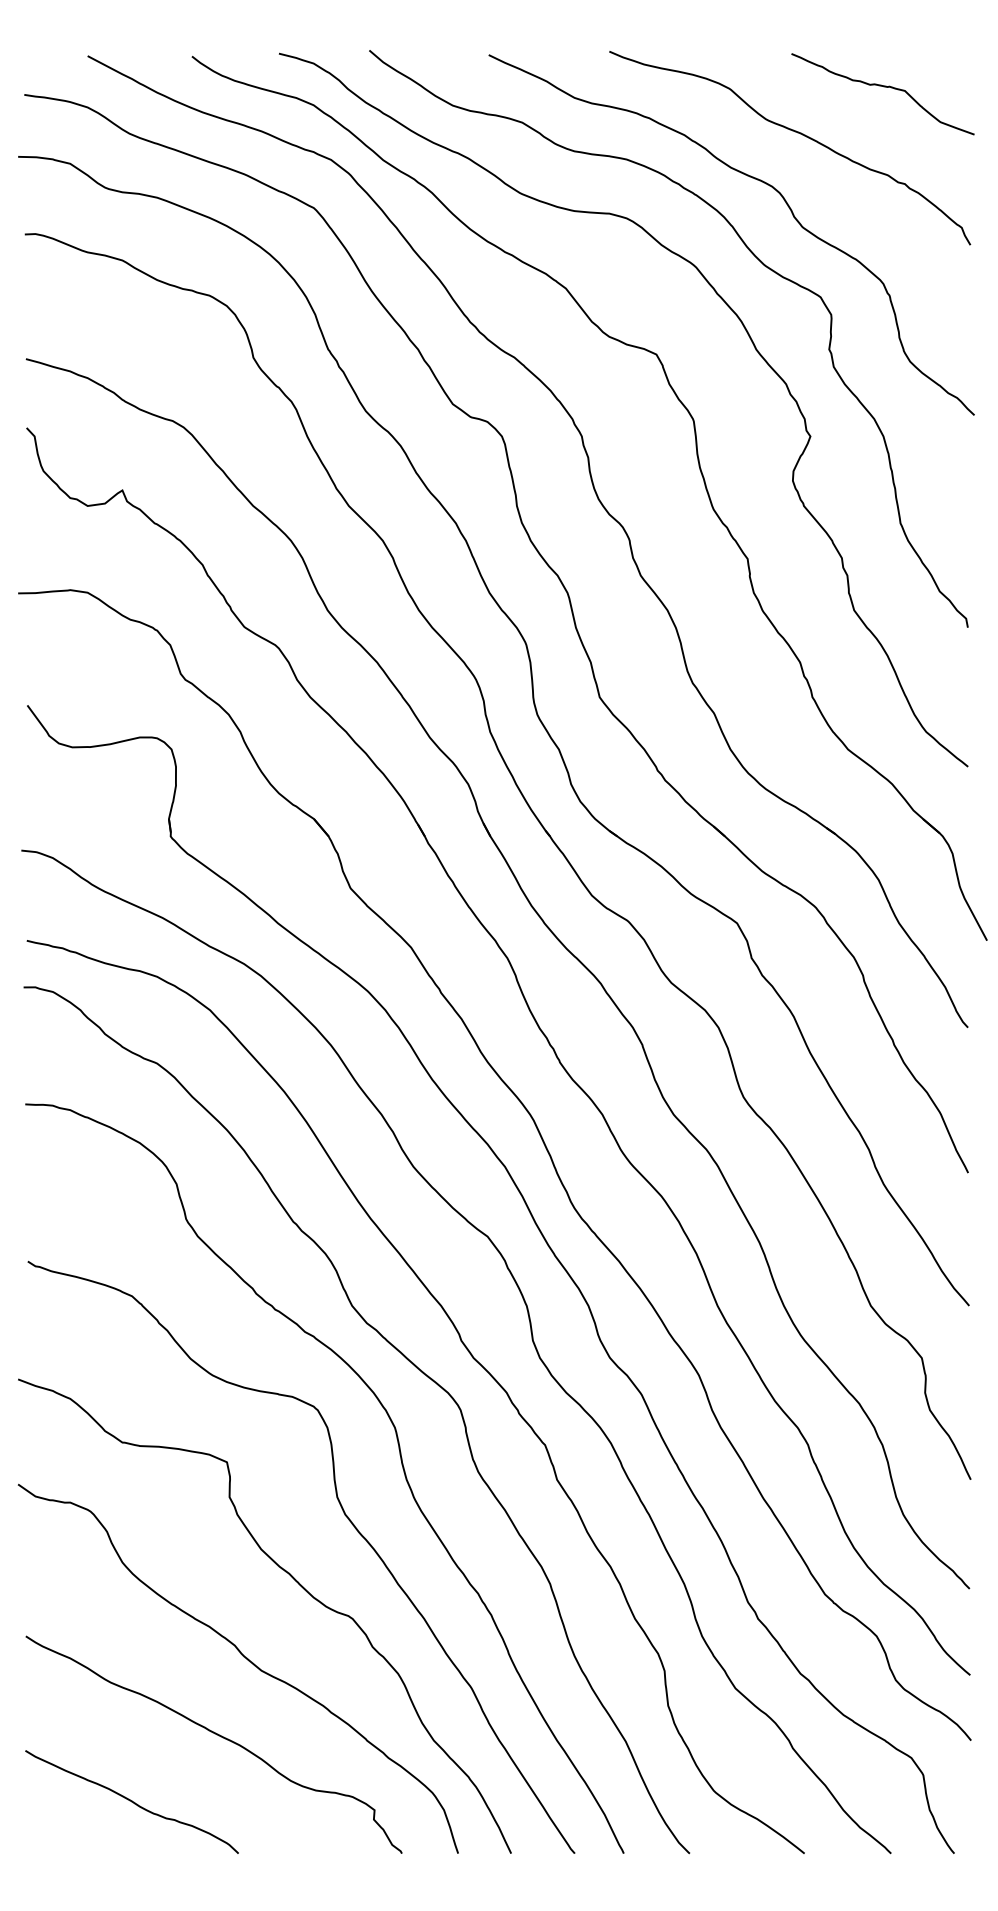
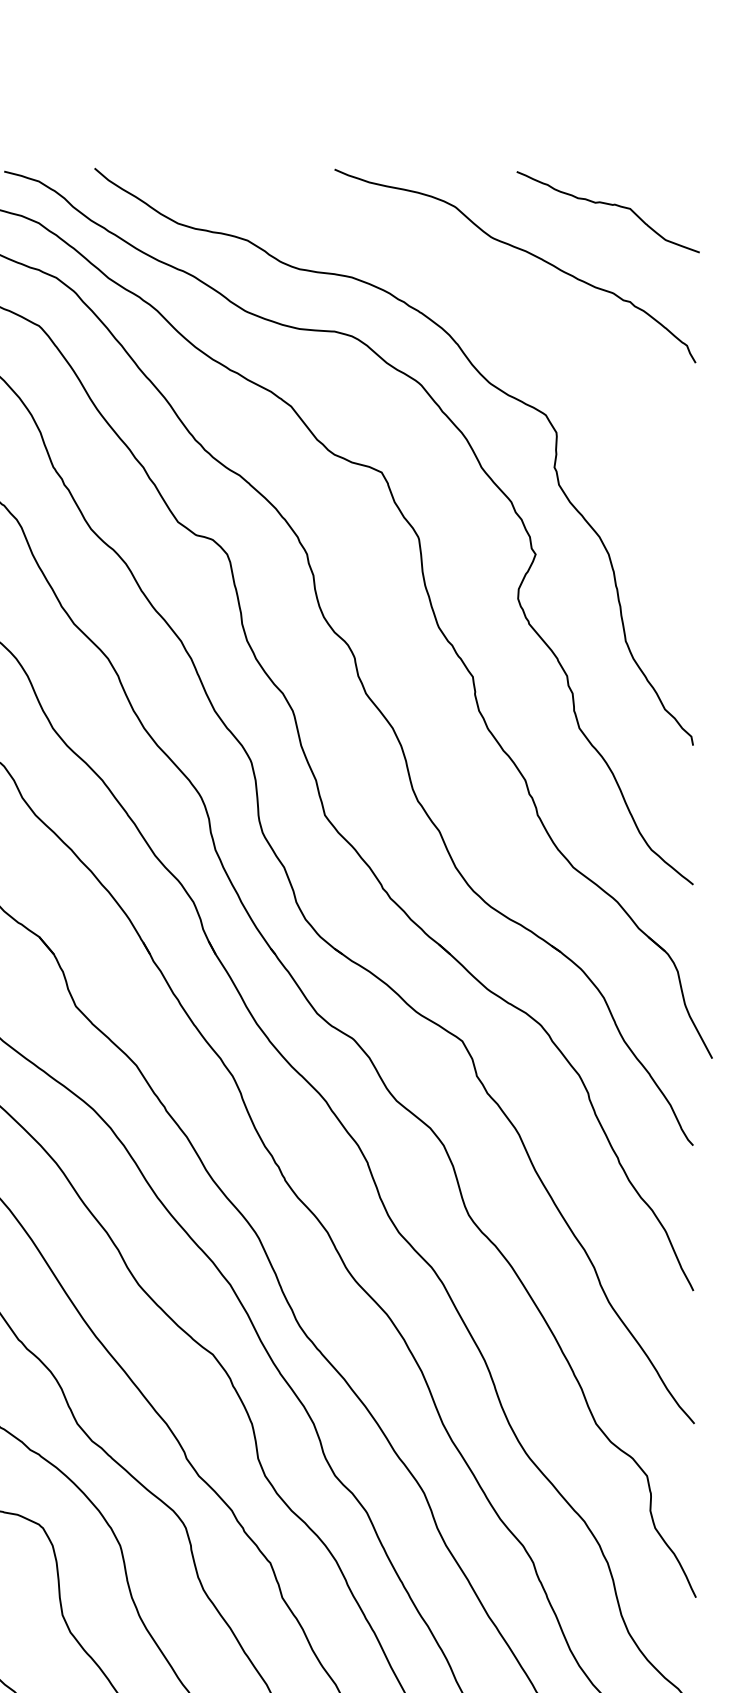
curve: (754, 179) -> (479, 297), removed

